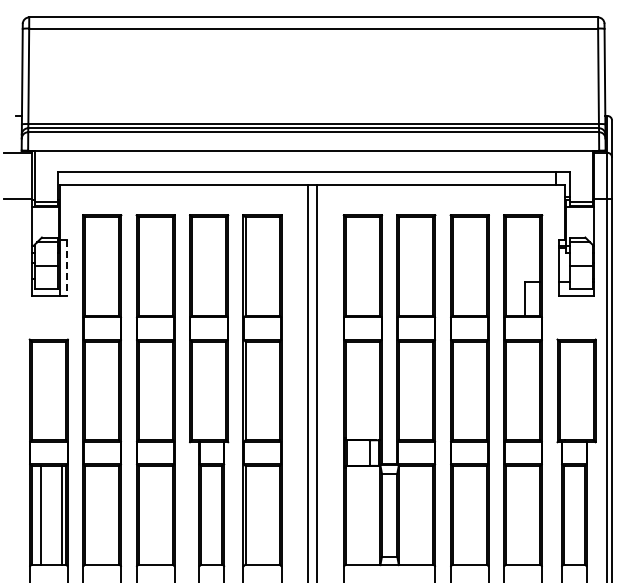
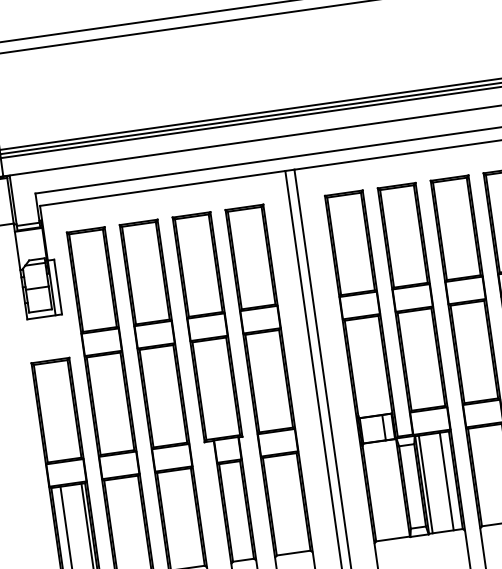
line: (66, 267) -> (57, 286), dashed -> solid
line: (402, 514) -> (425, 483), added
line: (424, 514) -> (446, 480), added

